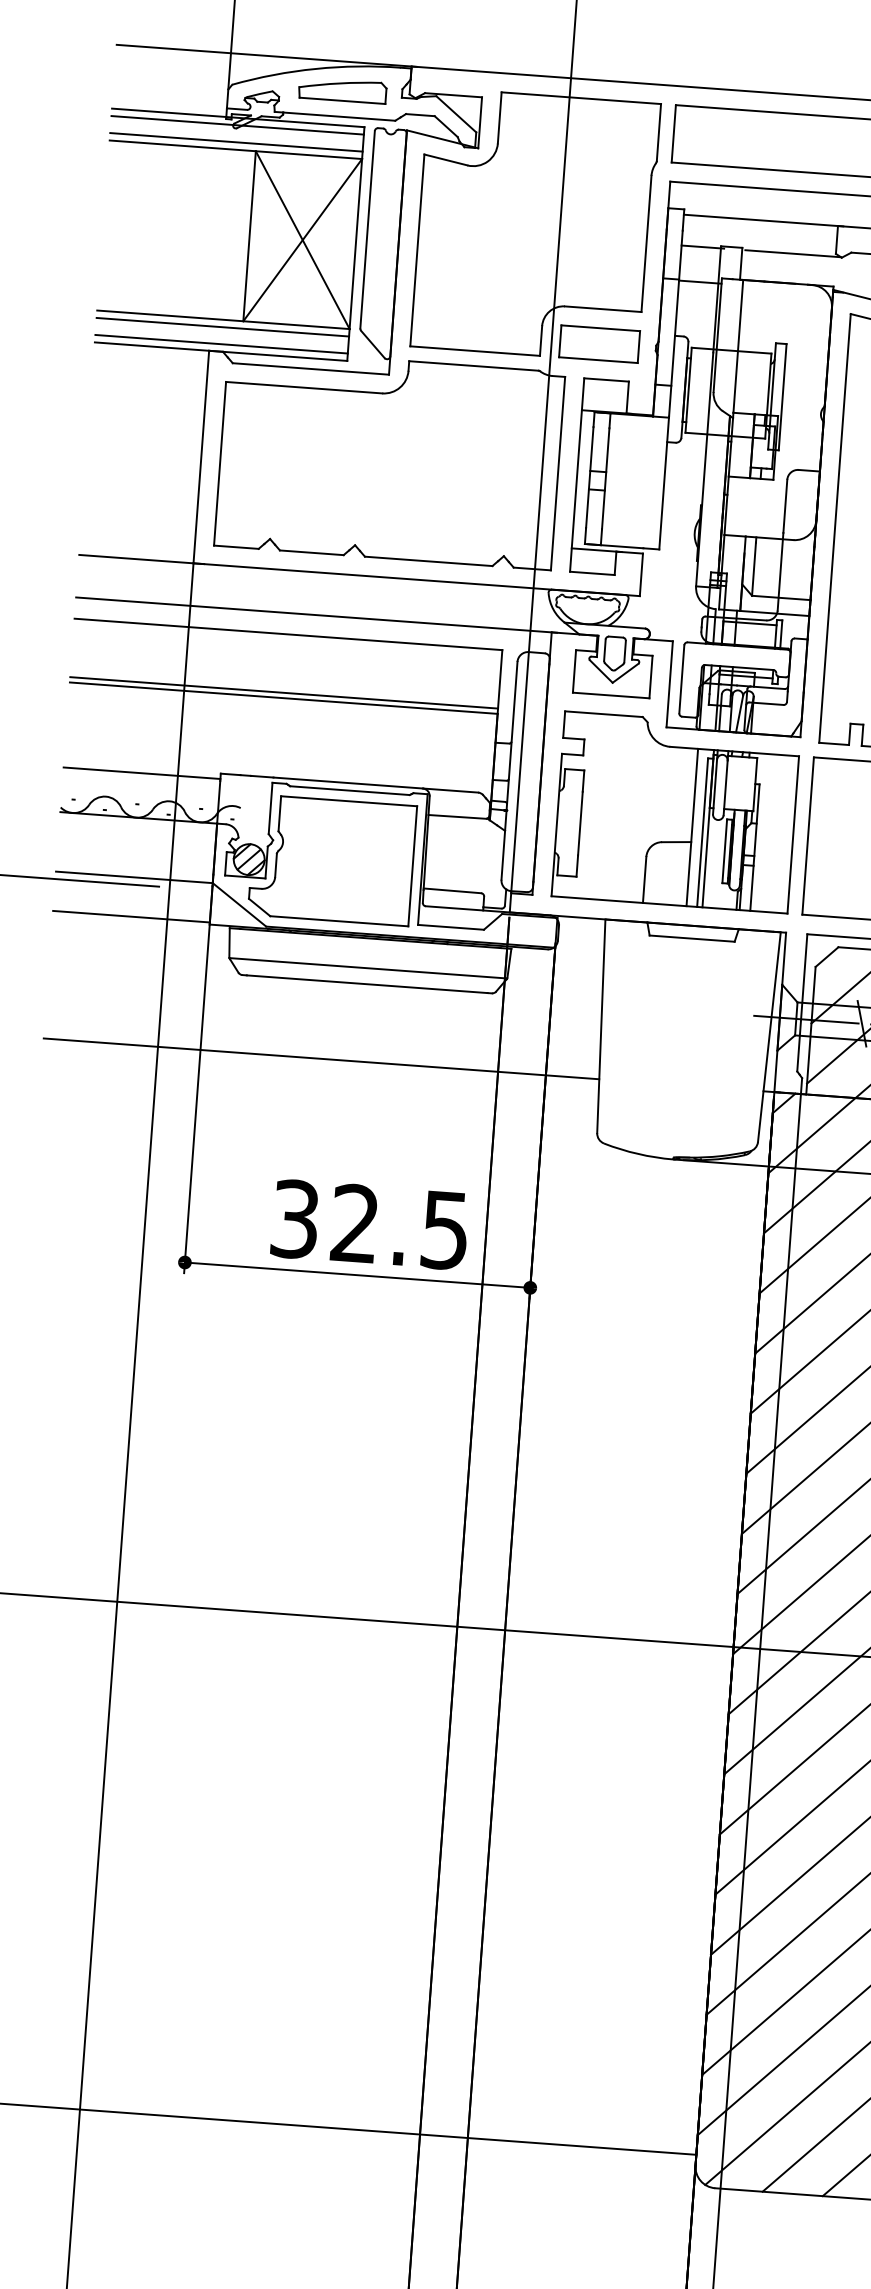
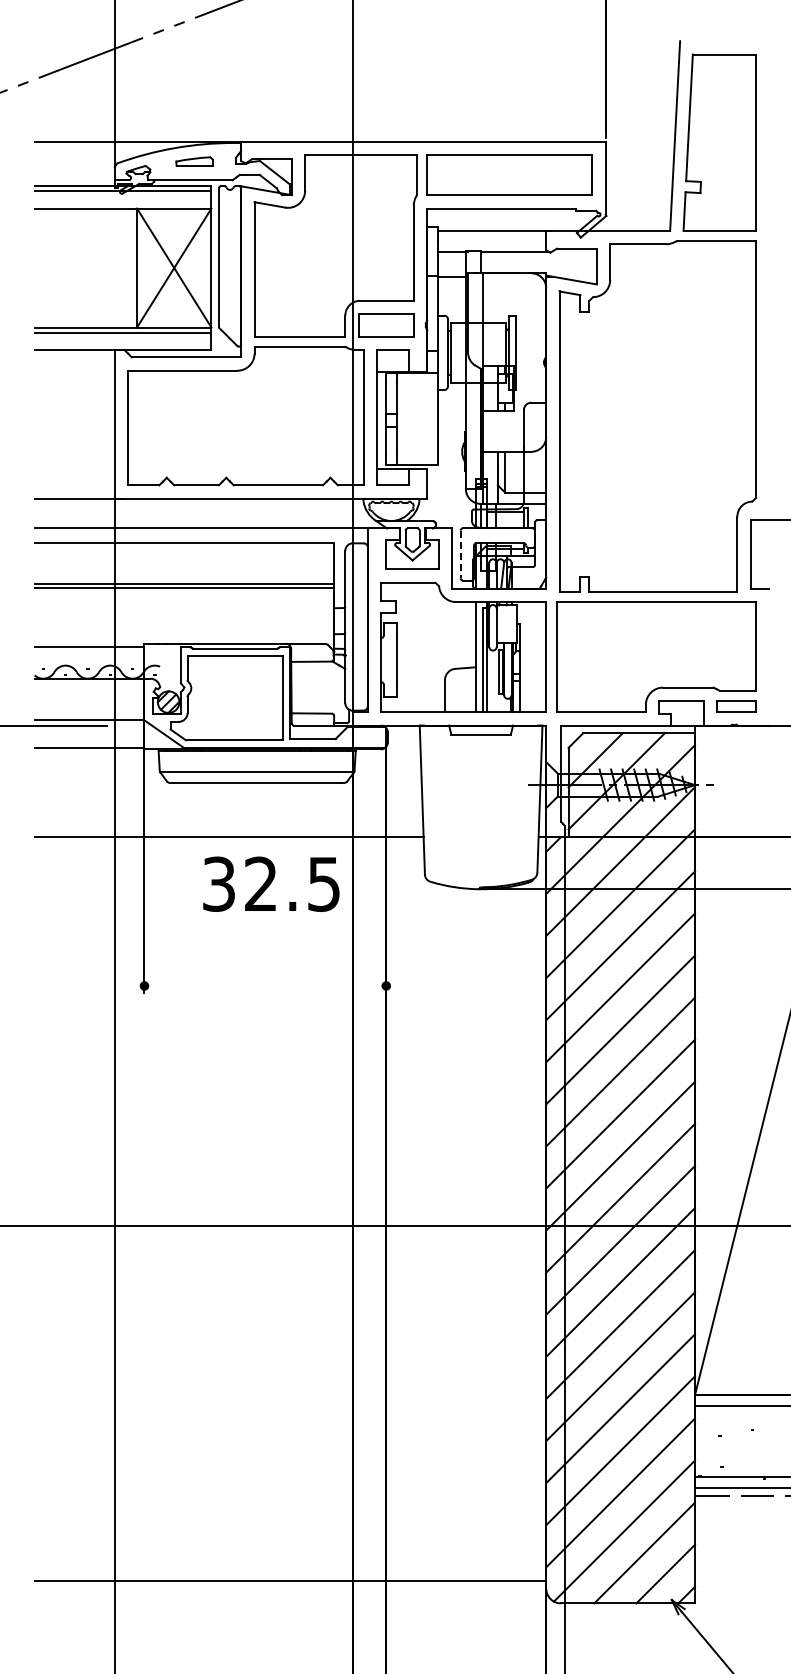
part: (342, 90) -> (194, 161), size x0.6
line: (235, 142) -> (122, 203), removed
line: (220, 343) -> (122, 344), removed
line: (681, 679) -> (460, 554), solid -> dashed
text: (370, 1223) -> (271, 883), moved
line: (357, 1274) -> (265, 985), removed

